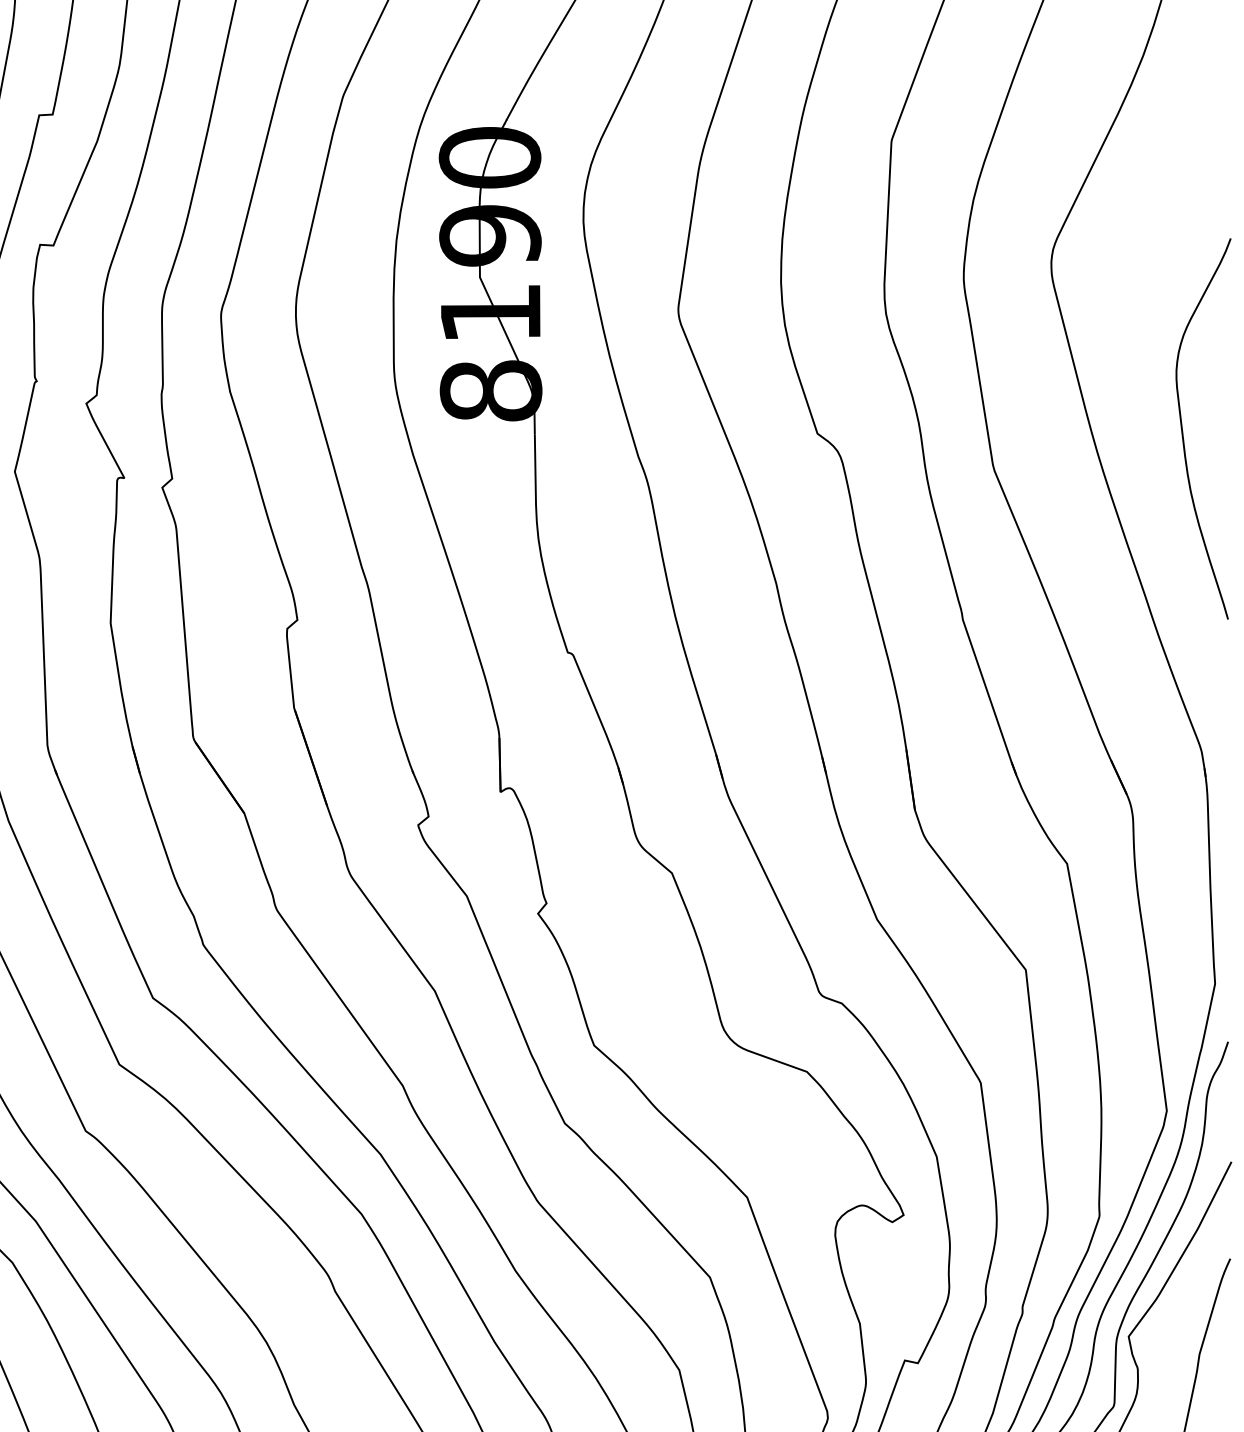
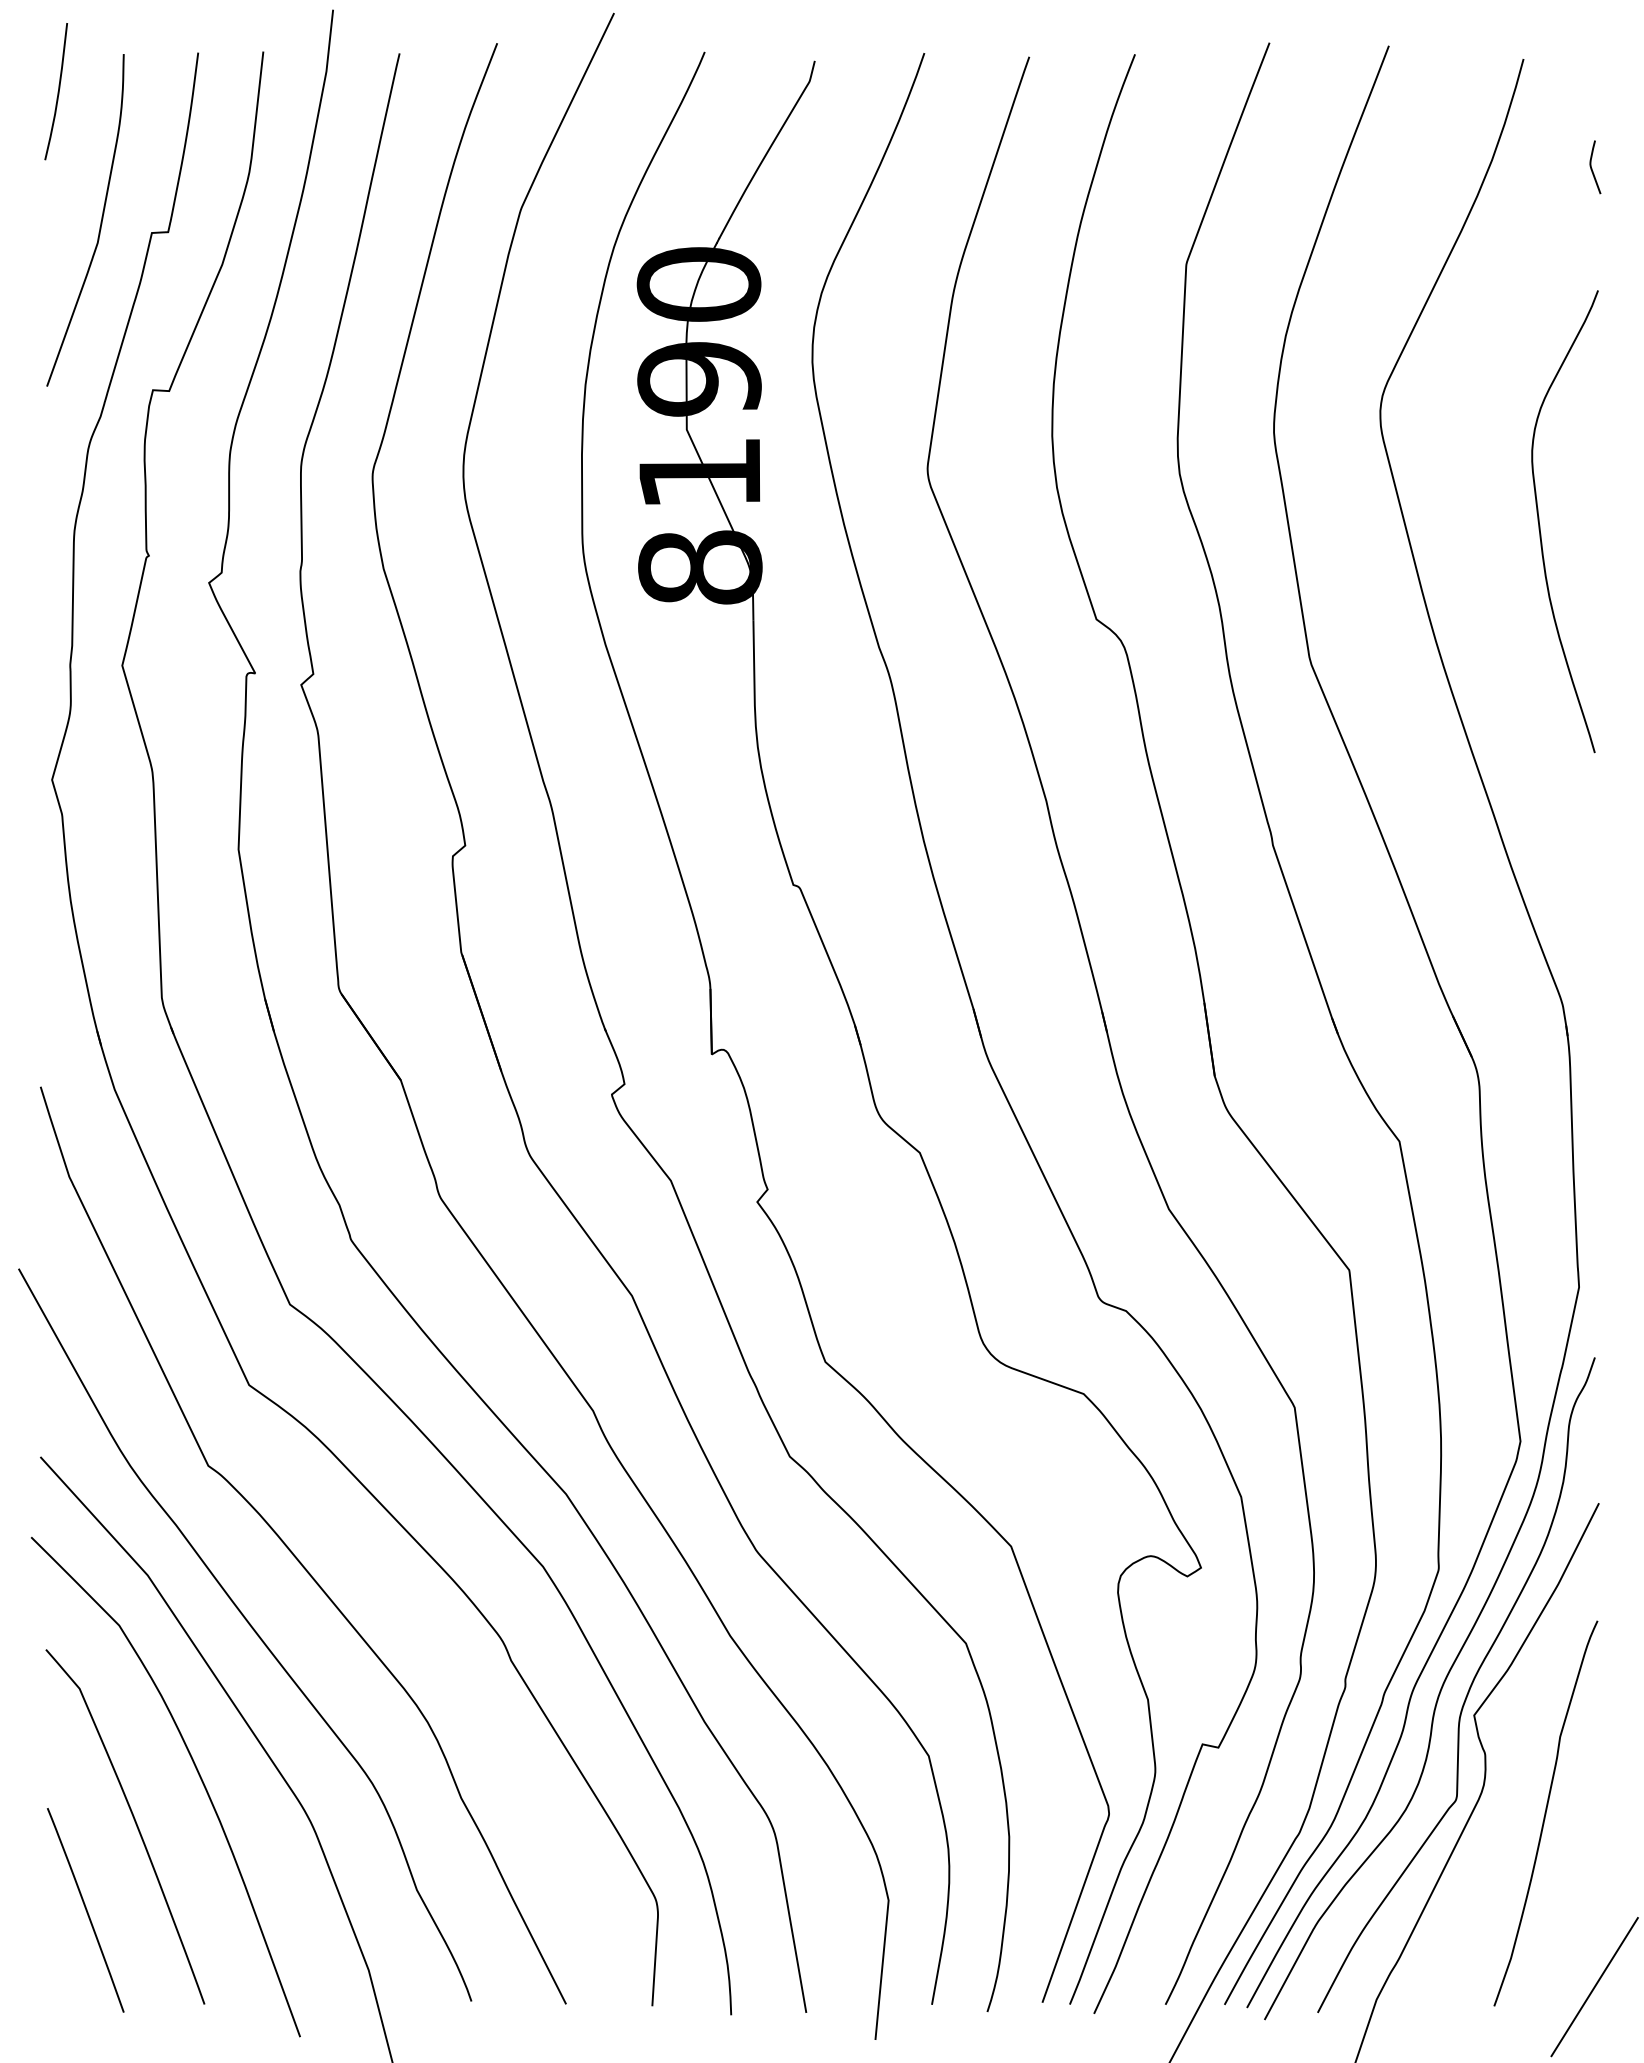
curve: (1226, 62) -> (1592, 168), added
curve: (1183, 432) -> (1540, 525), moved

